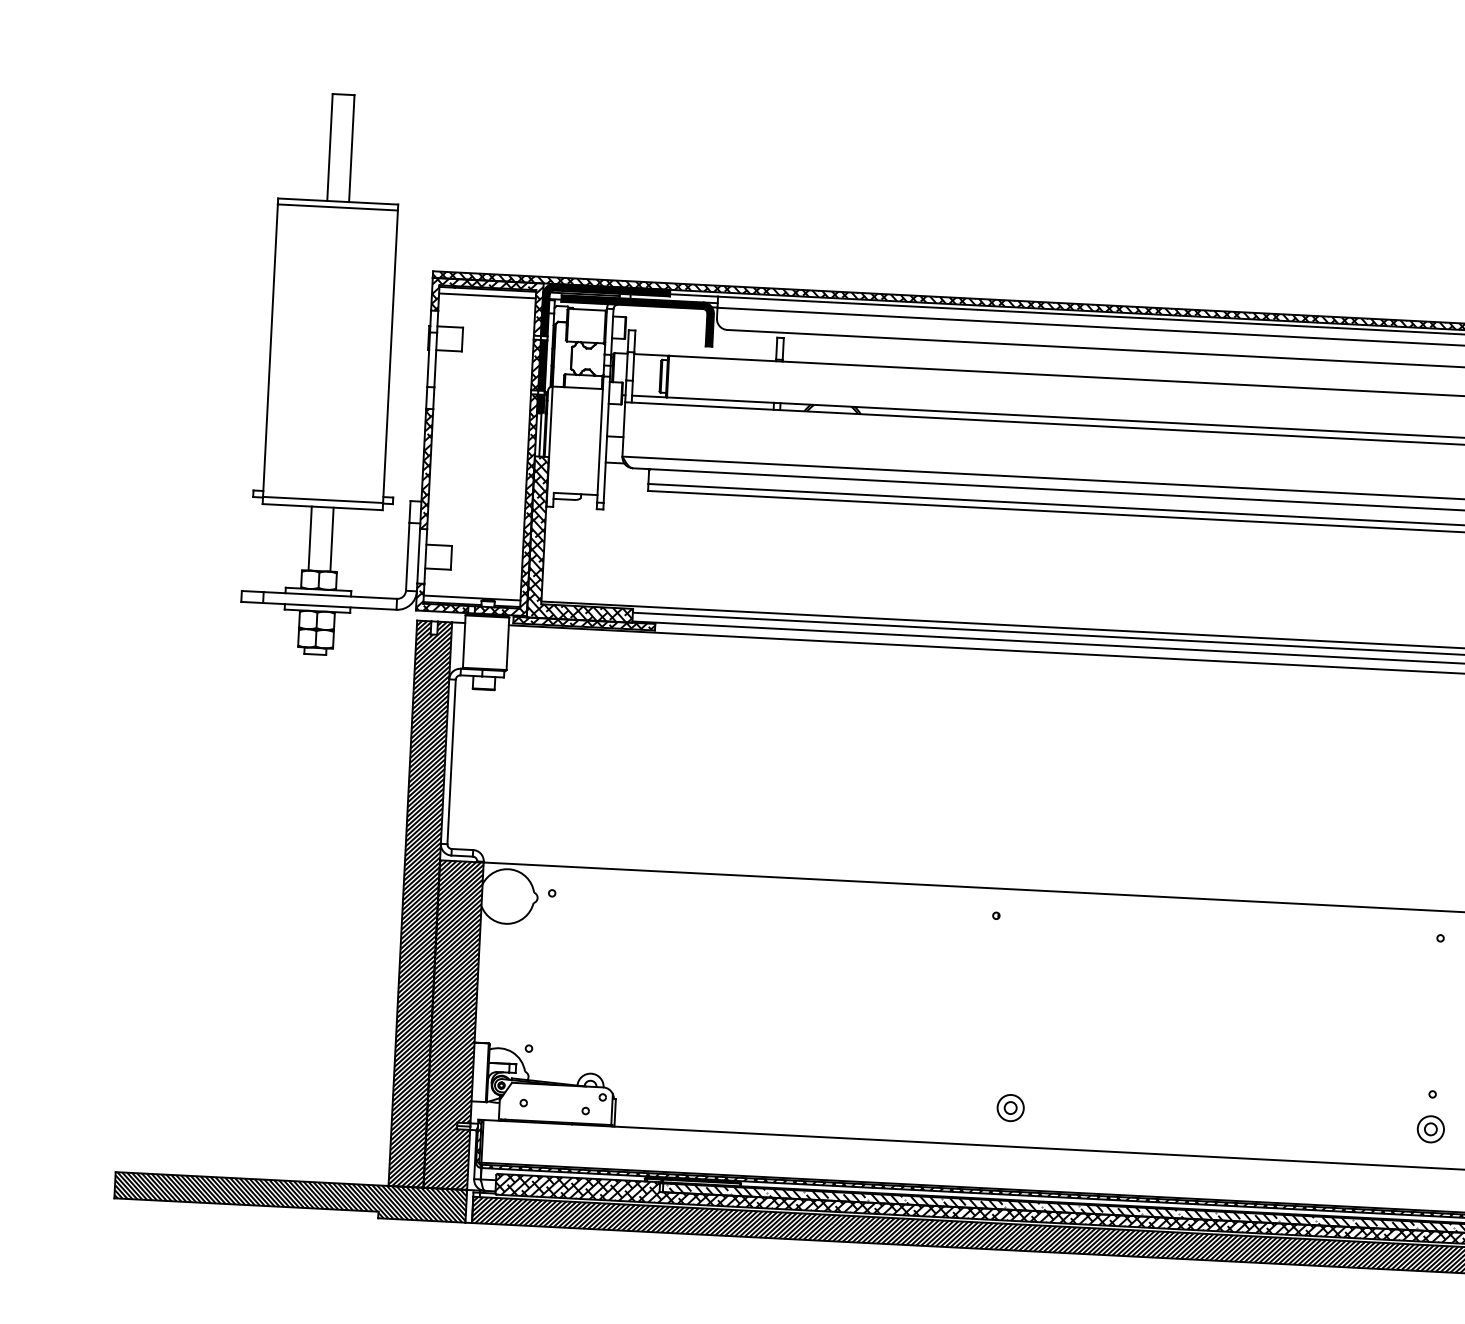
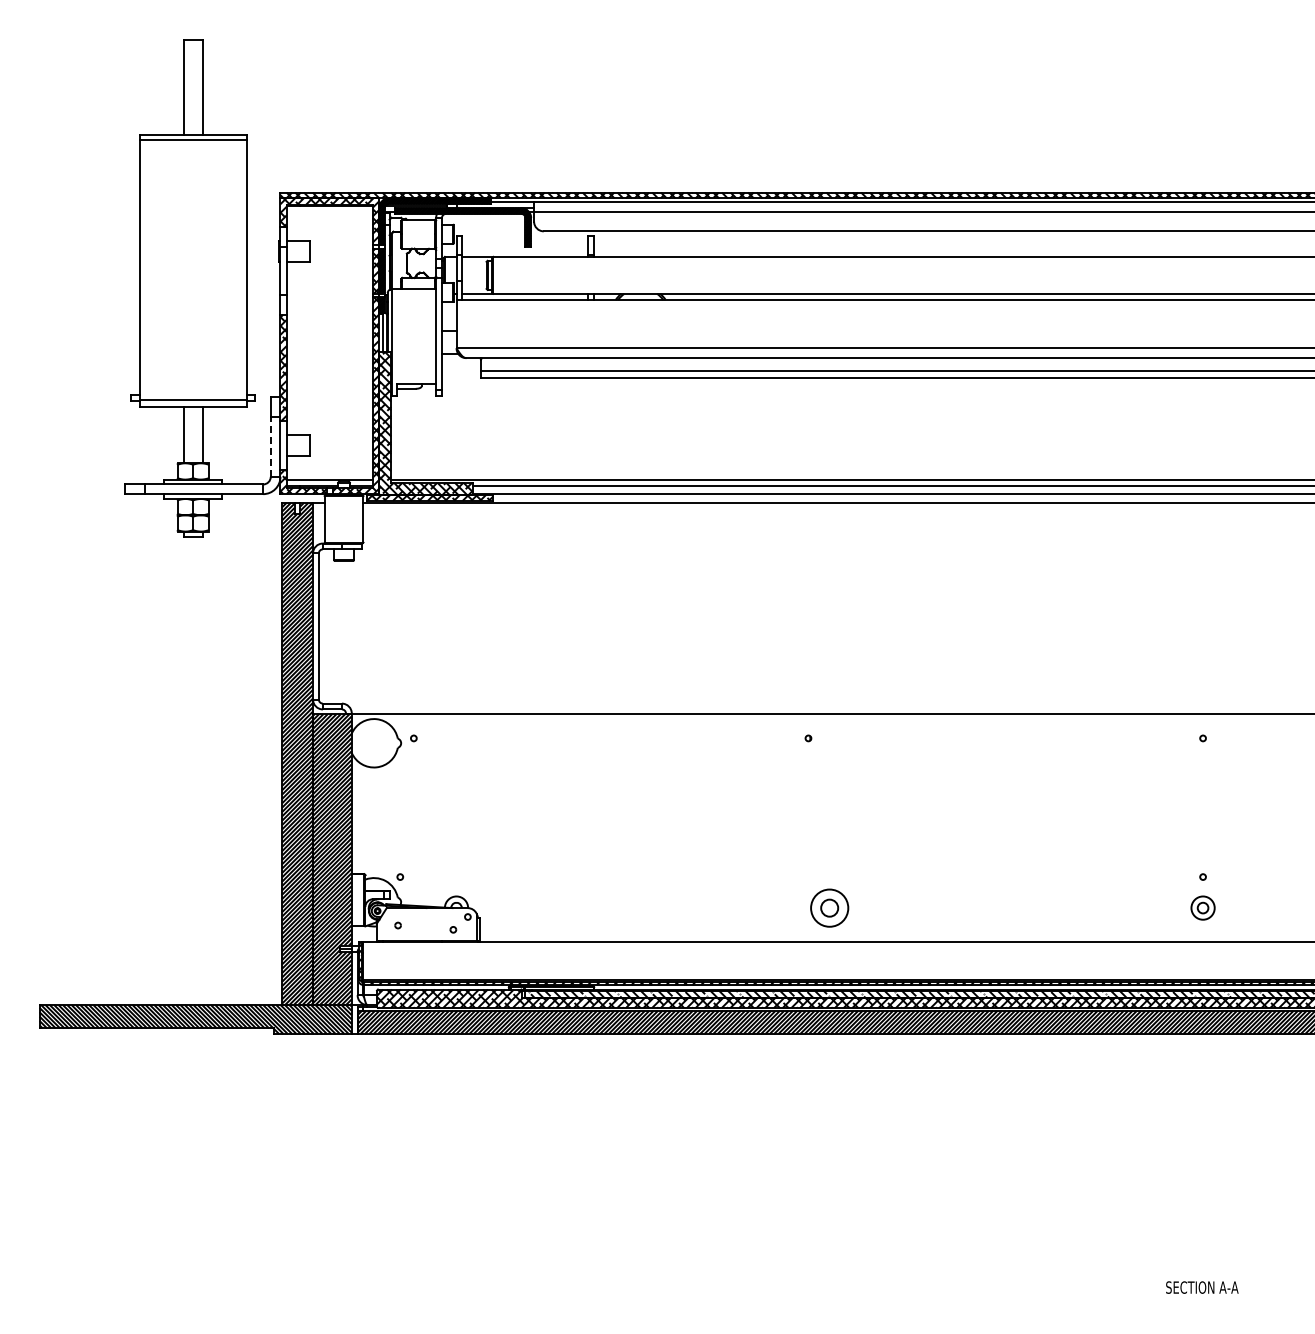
line: (487, 295) -> (329, 211), removed
line: (407, 556) -> (270, 446), solid -> dashed
part: (1010, 1107) -> (829, 907), size x1.6

